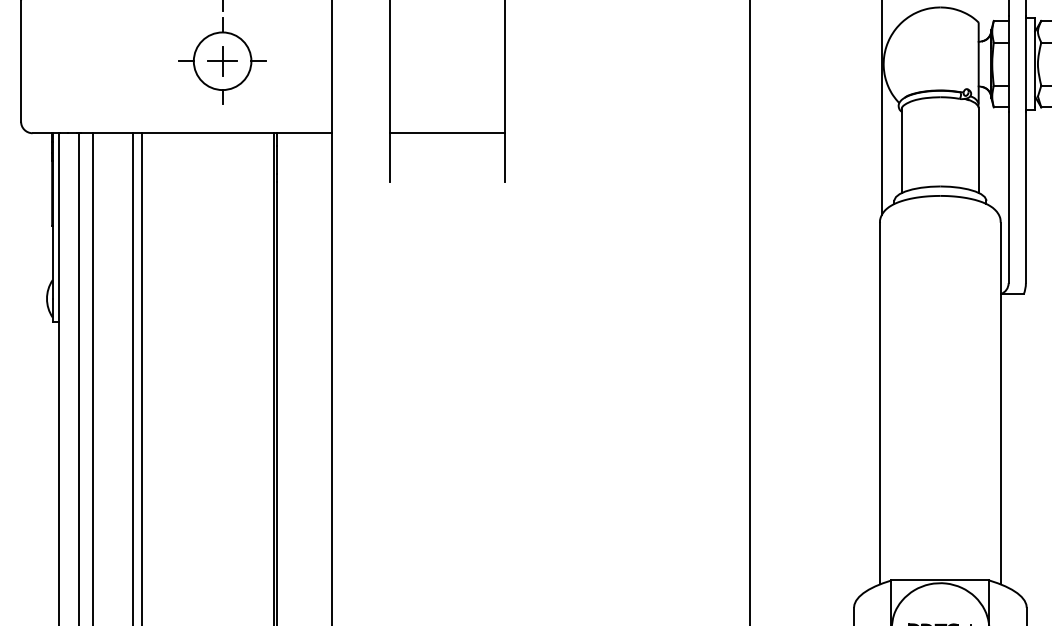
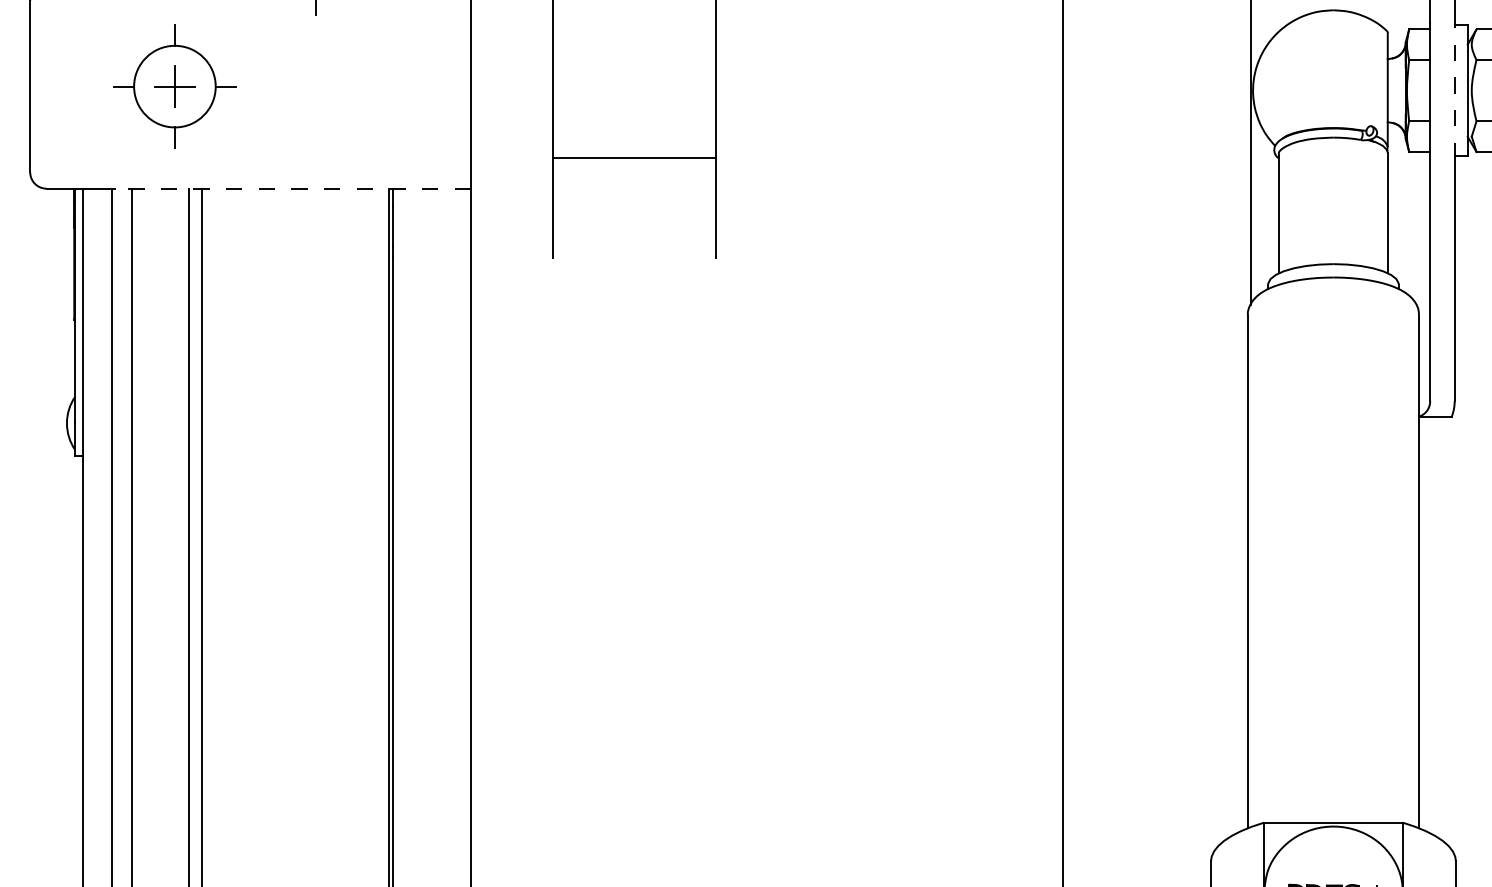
part: (222, 61) -> (174, 86), moved
line: (1025, 63) -> (1454, 90), solid -> dashed
line: (206, 133) -> (293, 188), solid -> dashed
line: (446, 133) -> (633, 157), moved

